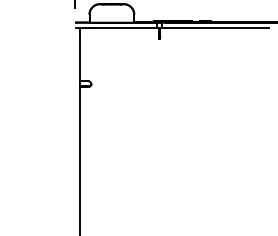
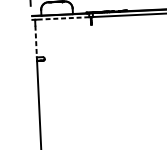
line: (123, 28) -> (65, 18), solid -> dashed
line: (80, 58) -> (36, 41), solid -> dashed

